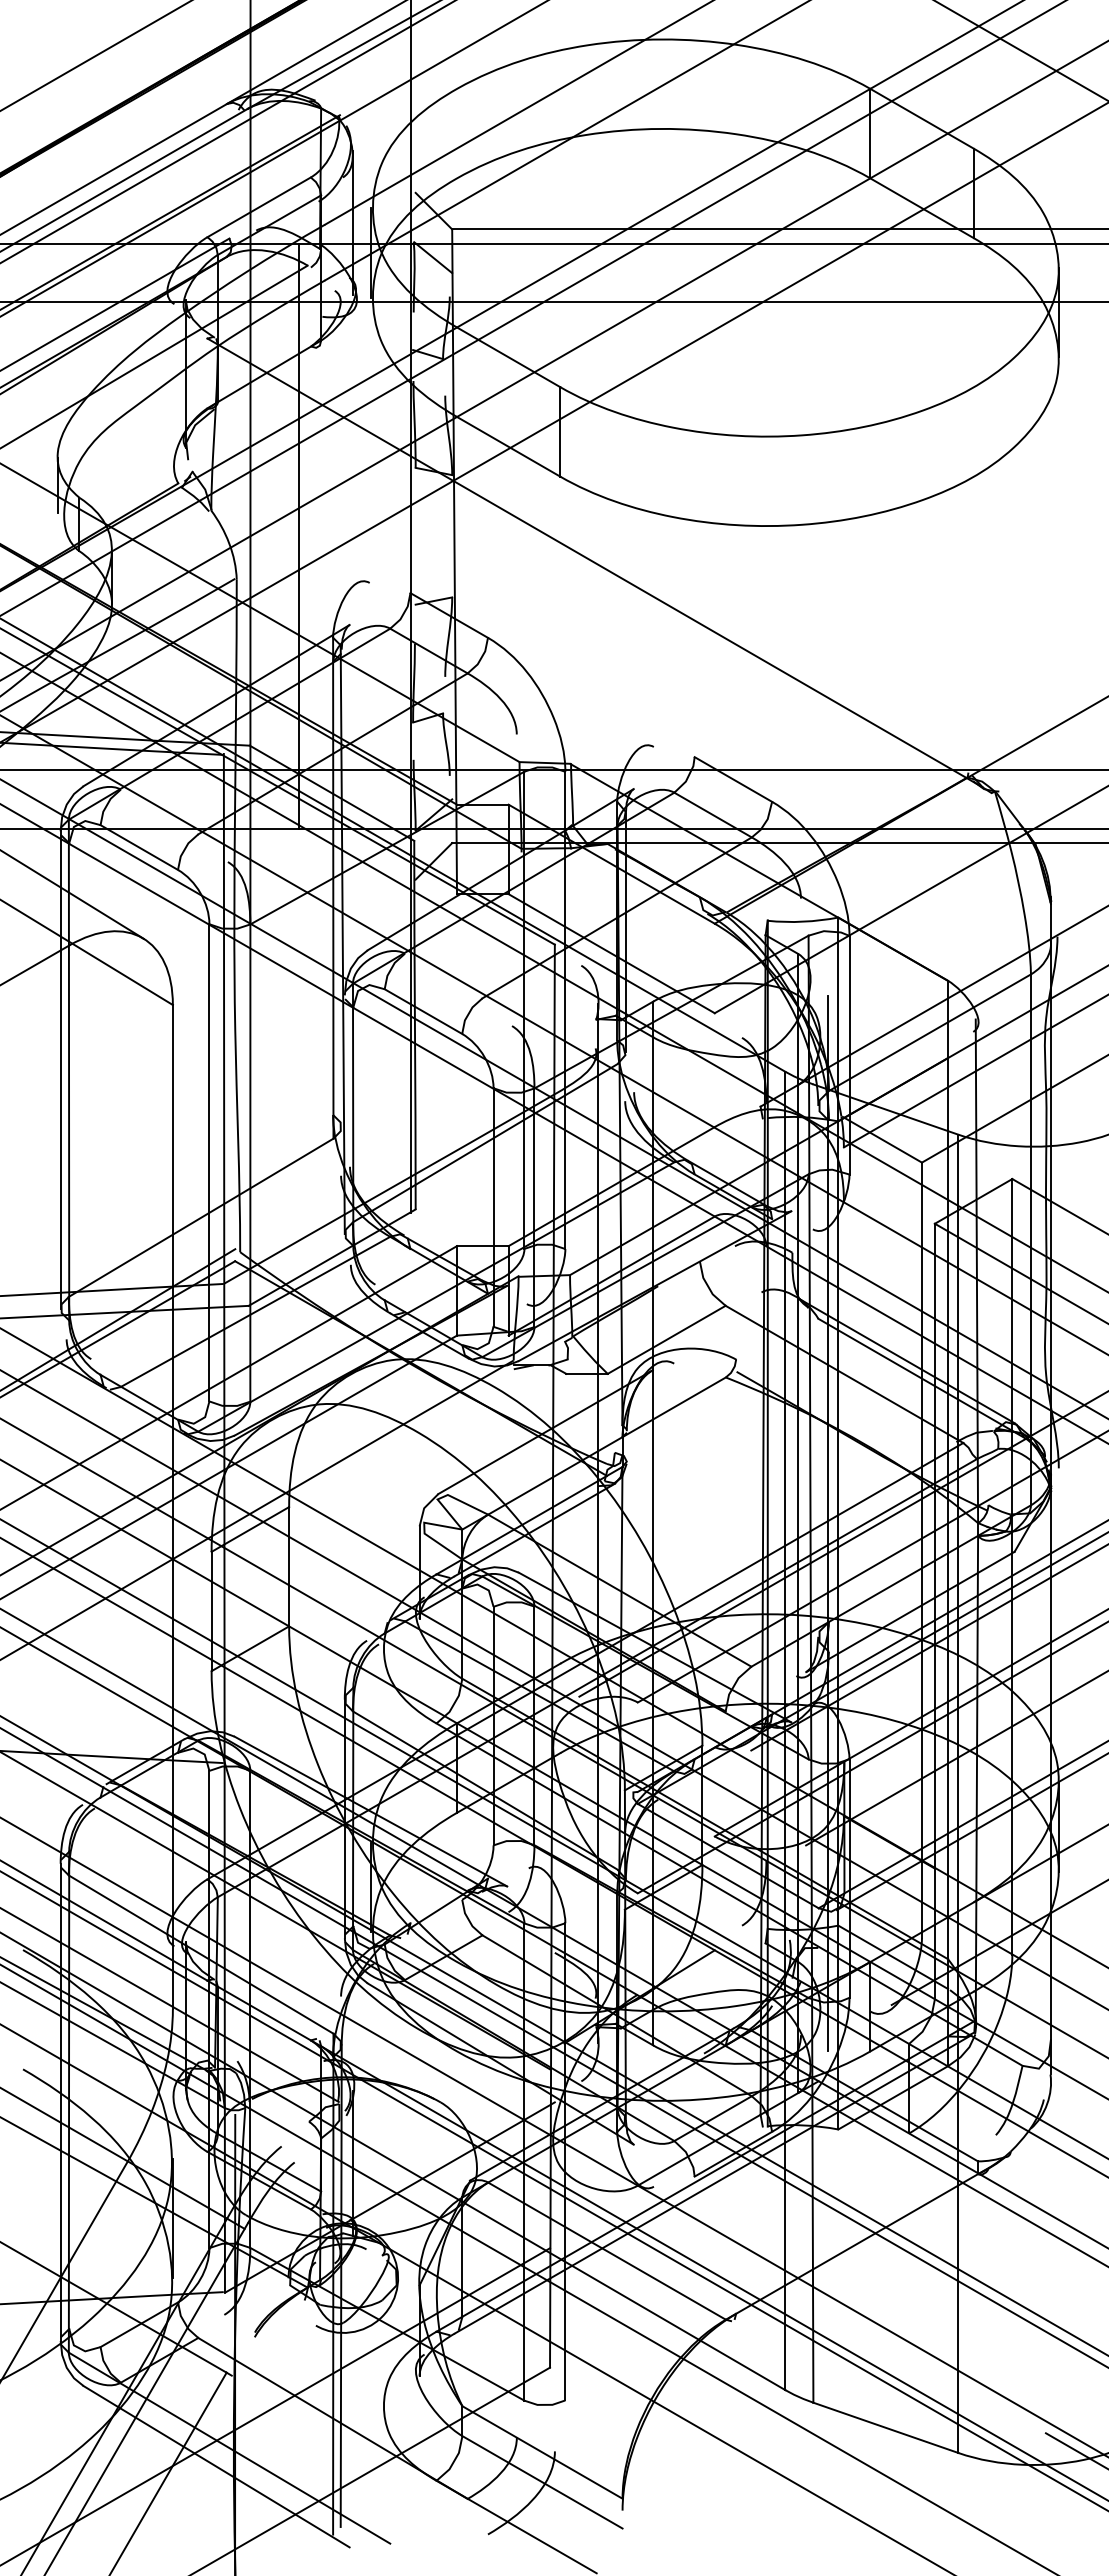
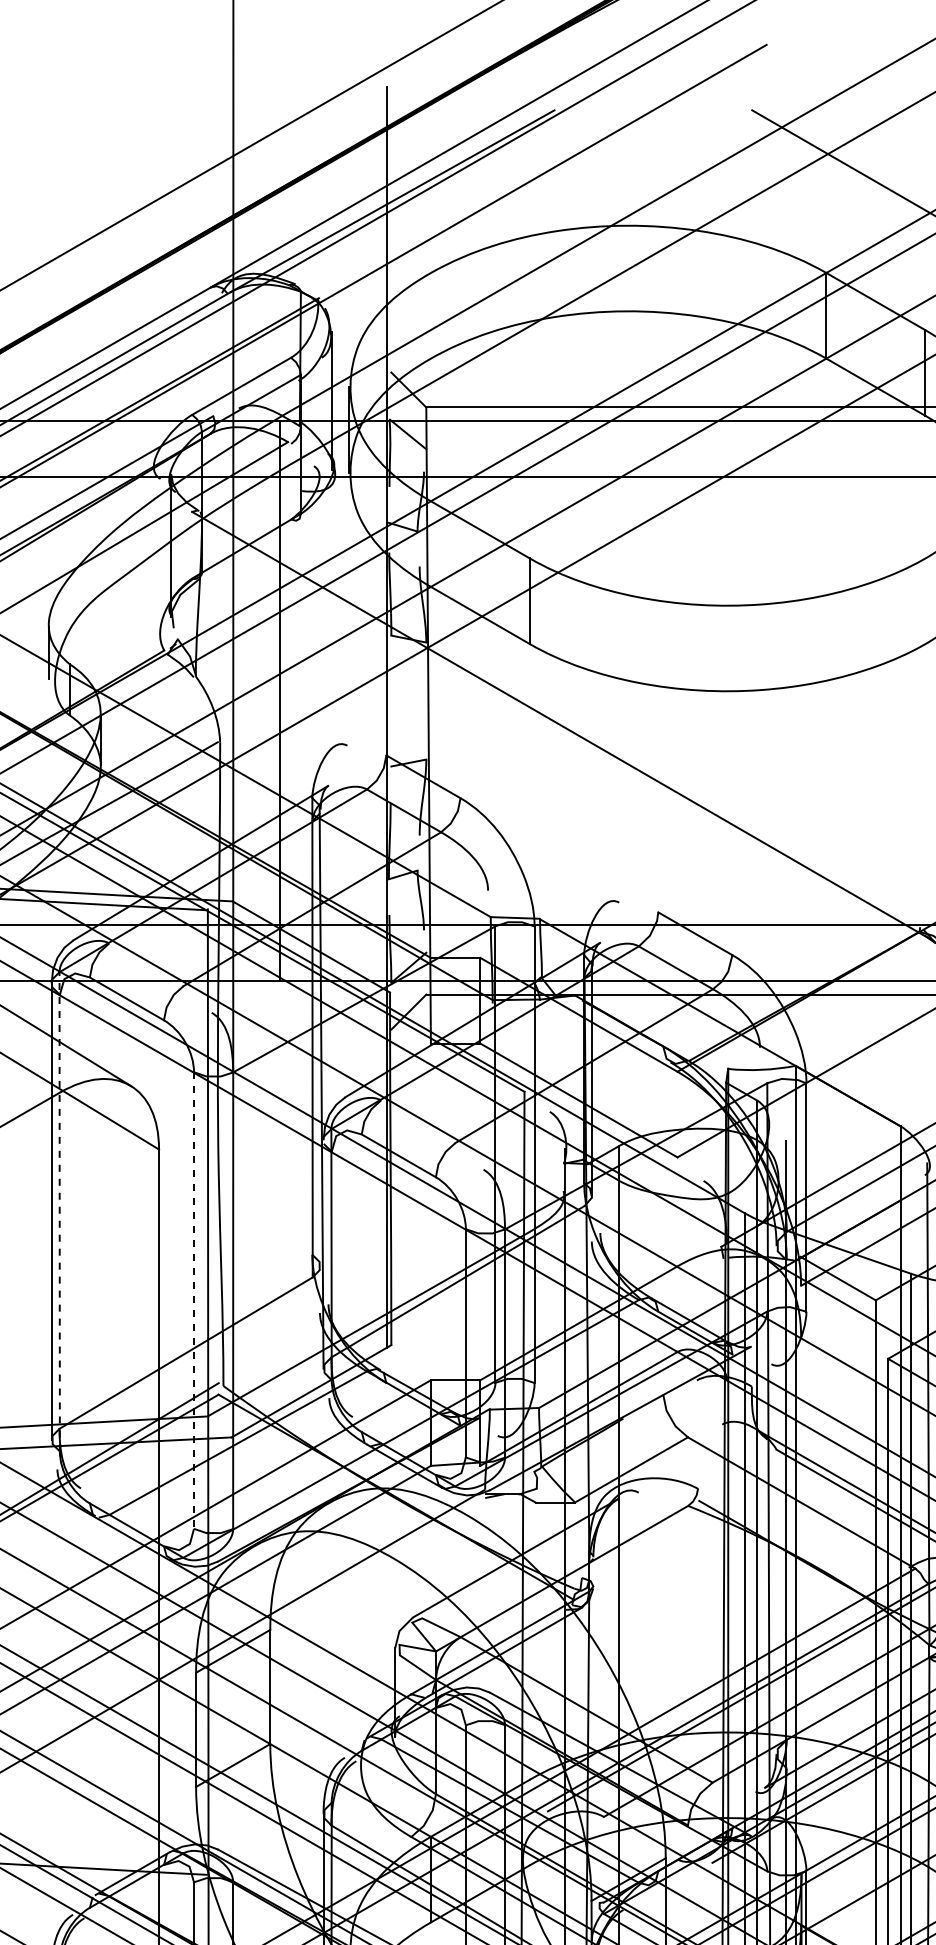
line: (69, 1069) -> (60, 1211), solid -> dashed
line: (209, 1162) -> (194, 1300), solid -> dashed

